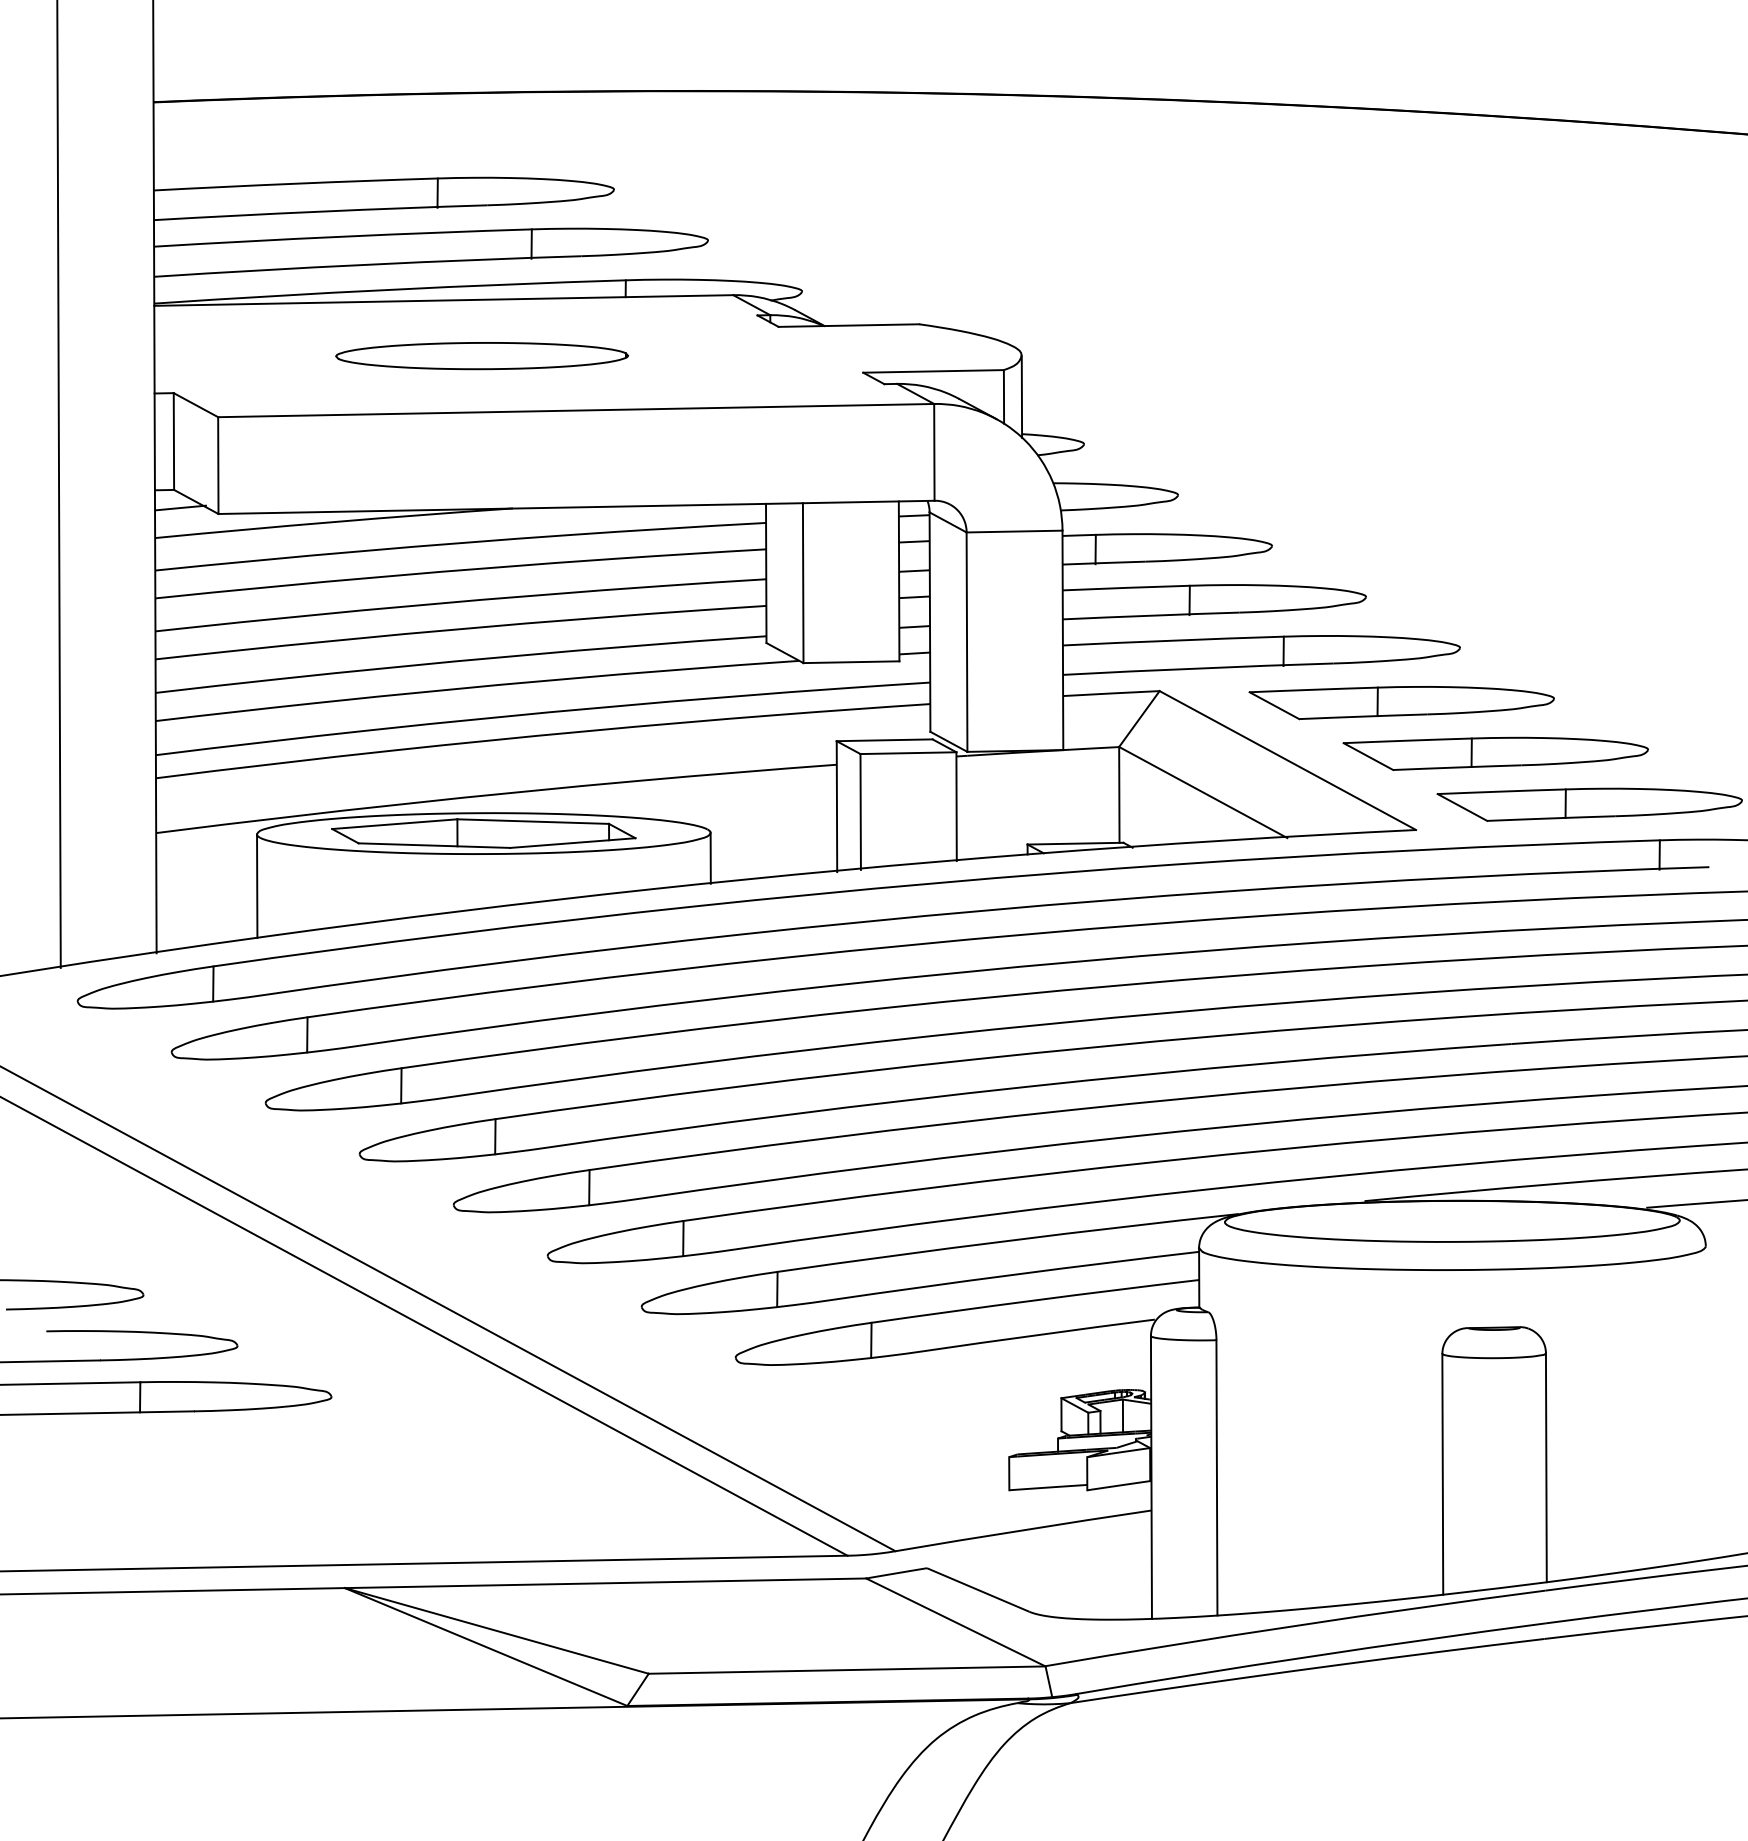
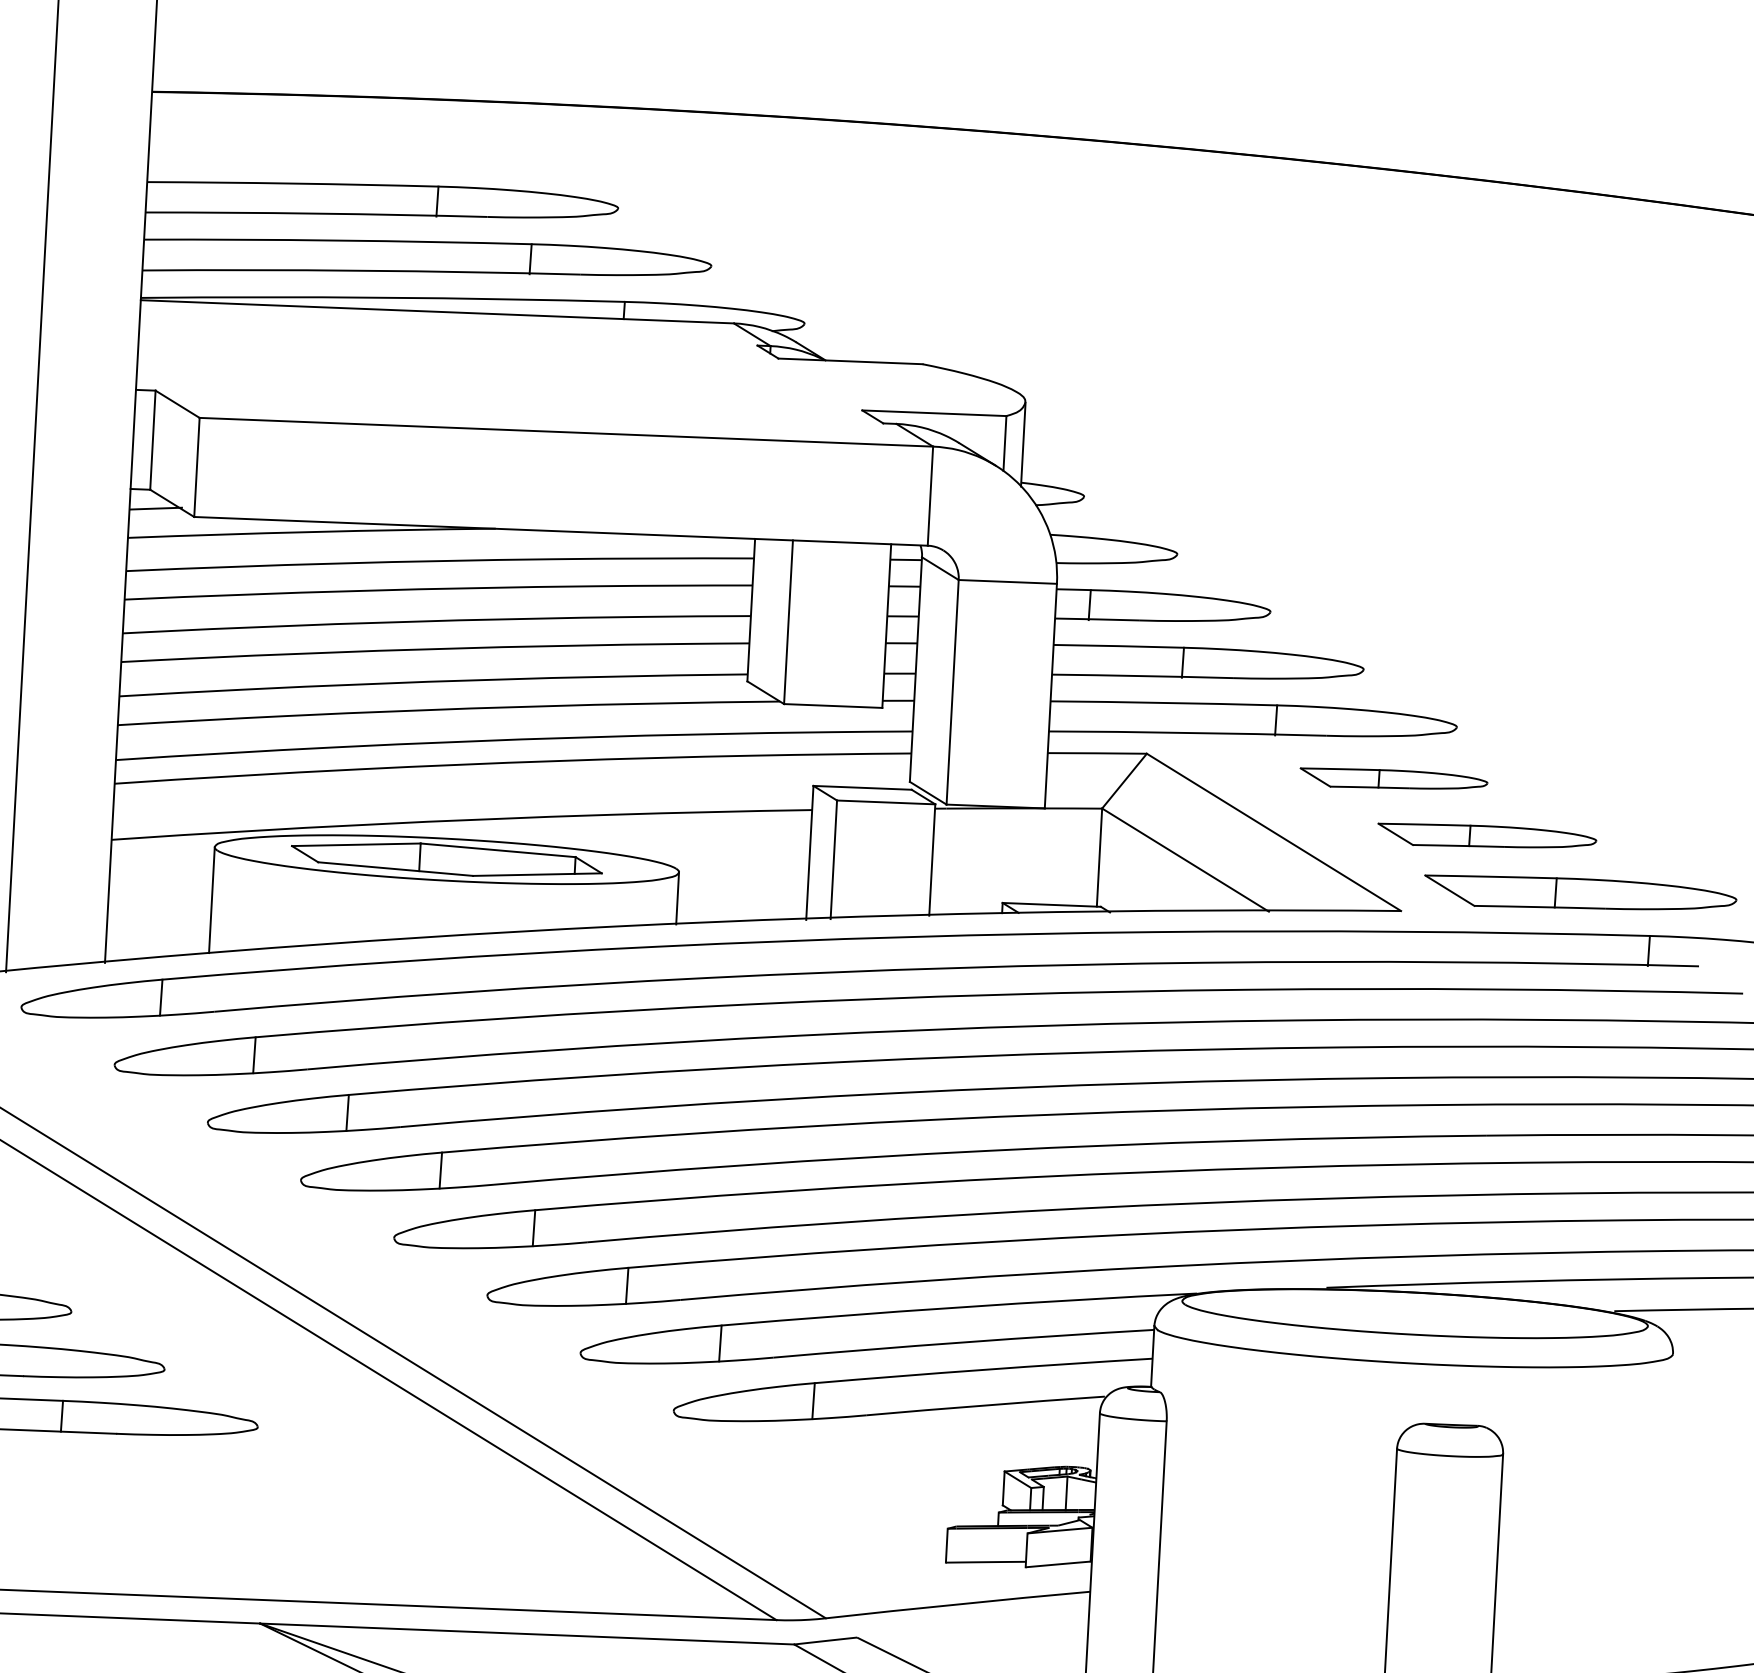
part: (481, 356) -> (472, 371), removed
part: (1401, 703) -> (1393, 780), size x0.6
part: (1495, 753) -> (1486, 837), size x0.7

